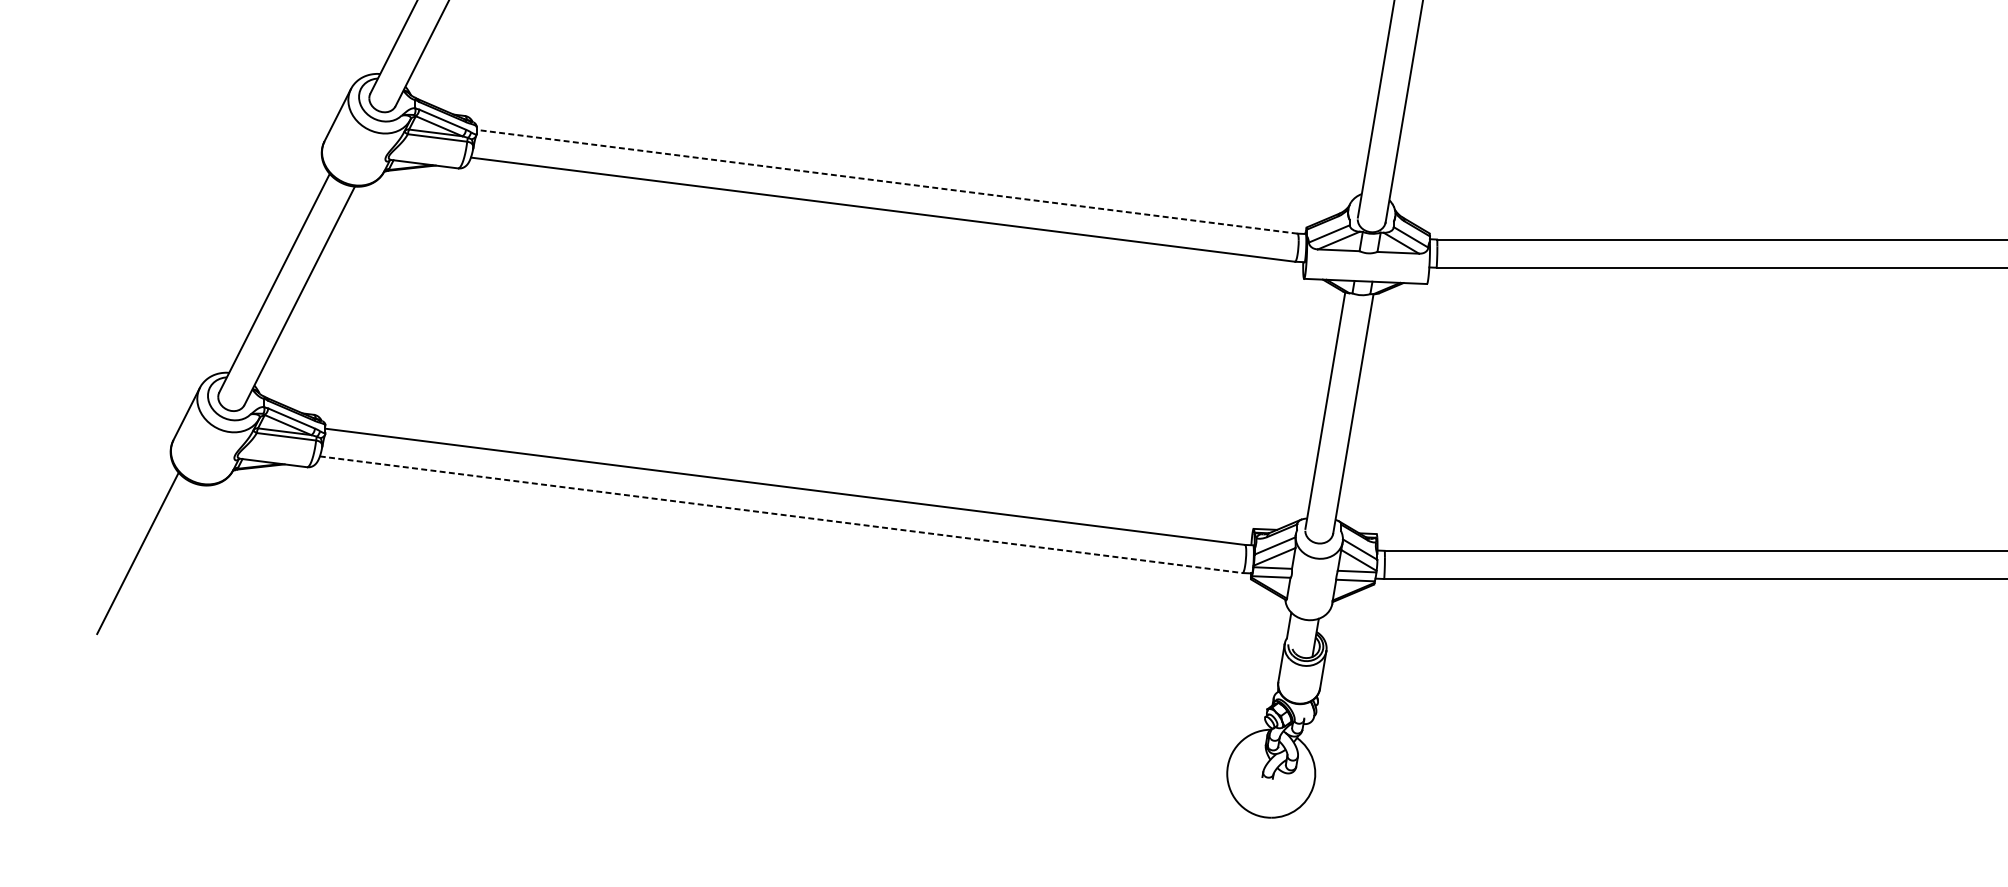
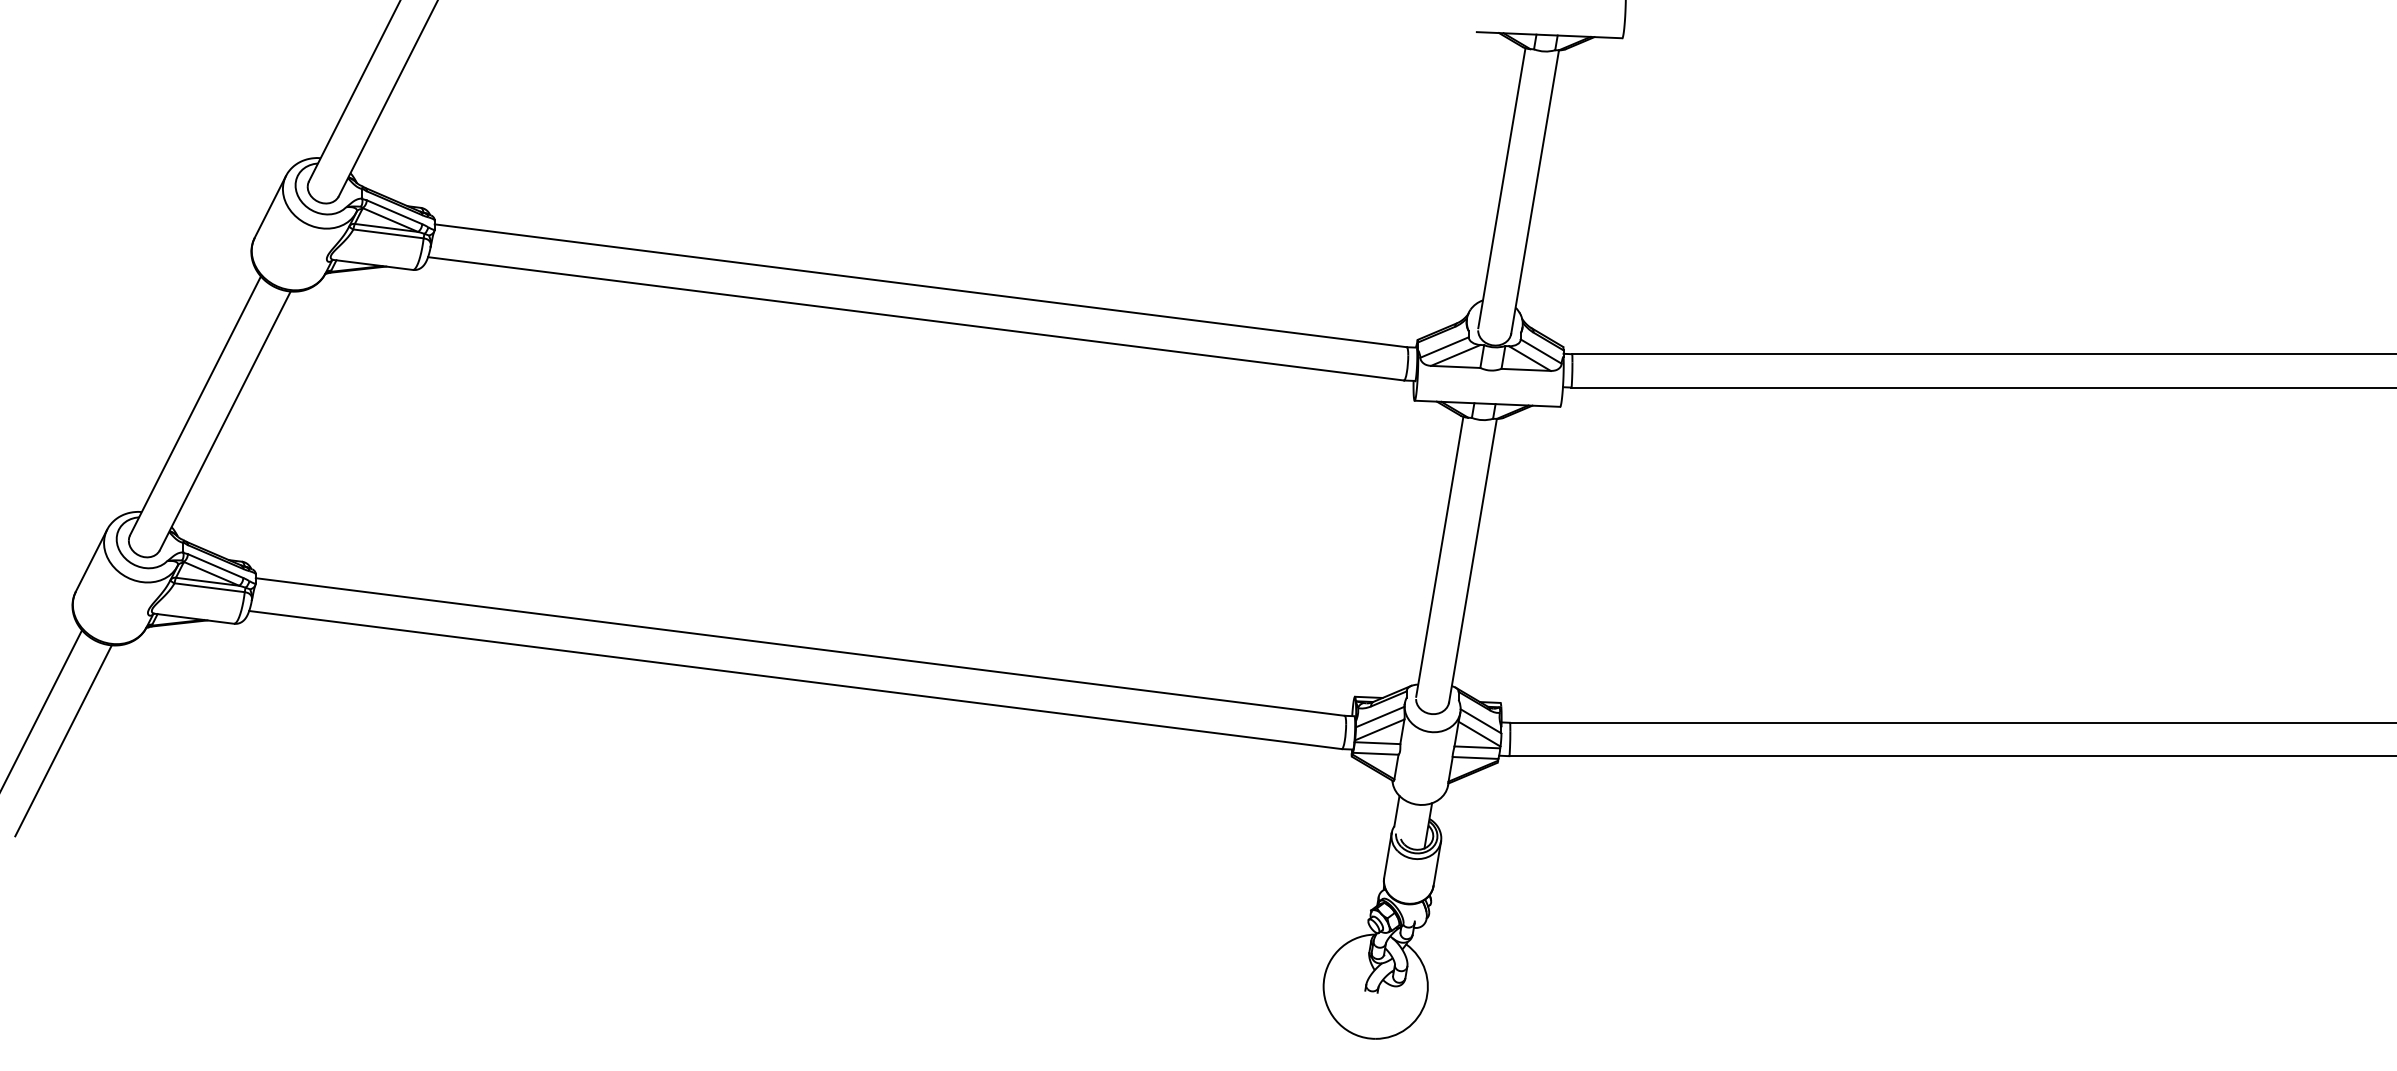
line: (886, 181) -> (920, 285), dashed -> solid
line: (781, 515) -> (795, 680), dashed -> solid
line: (163, 565) -> (63, 740), added

